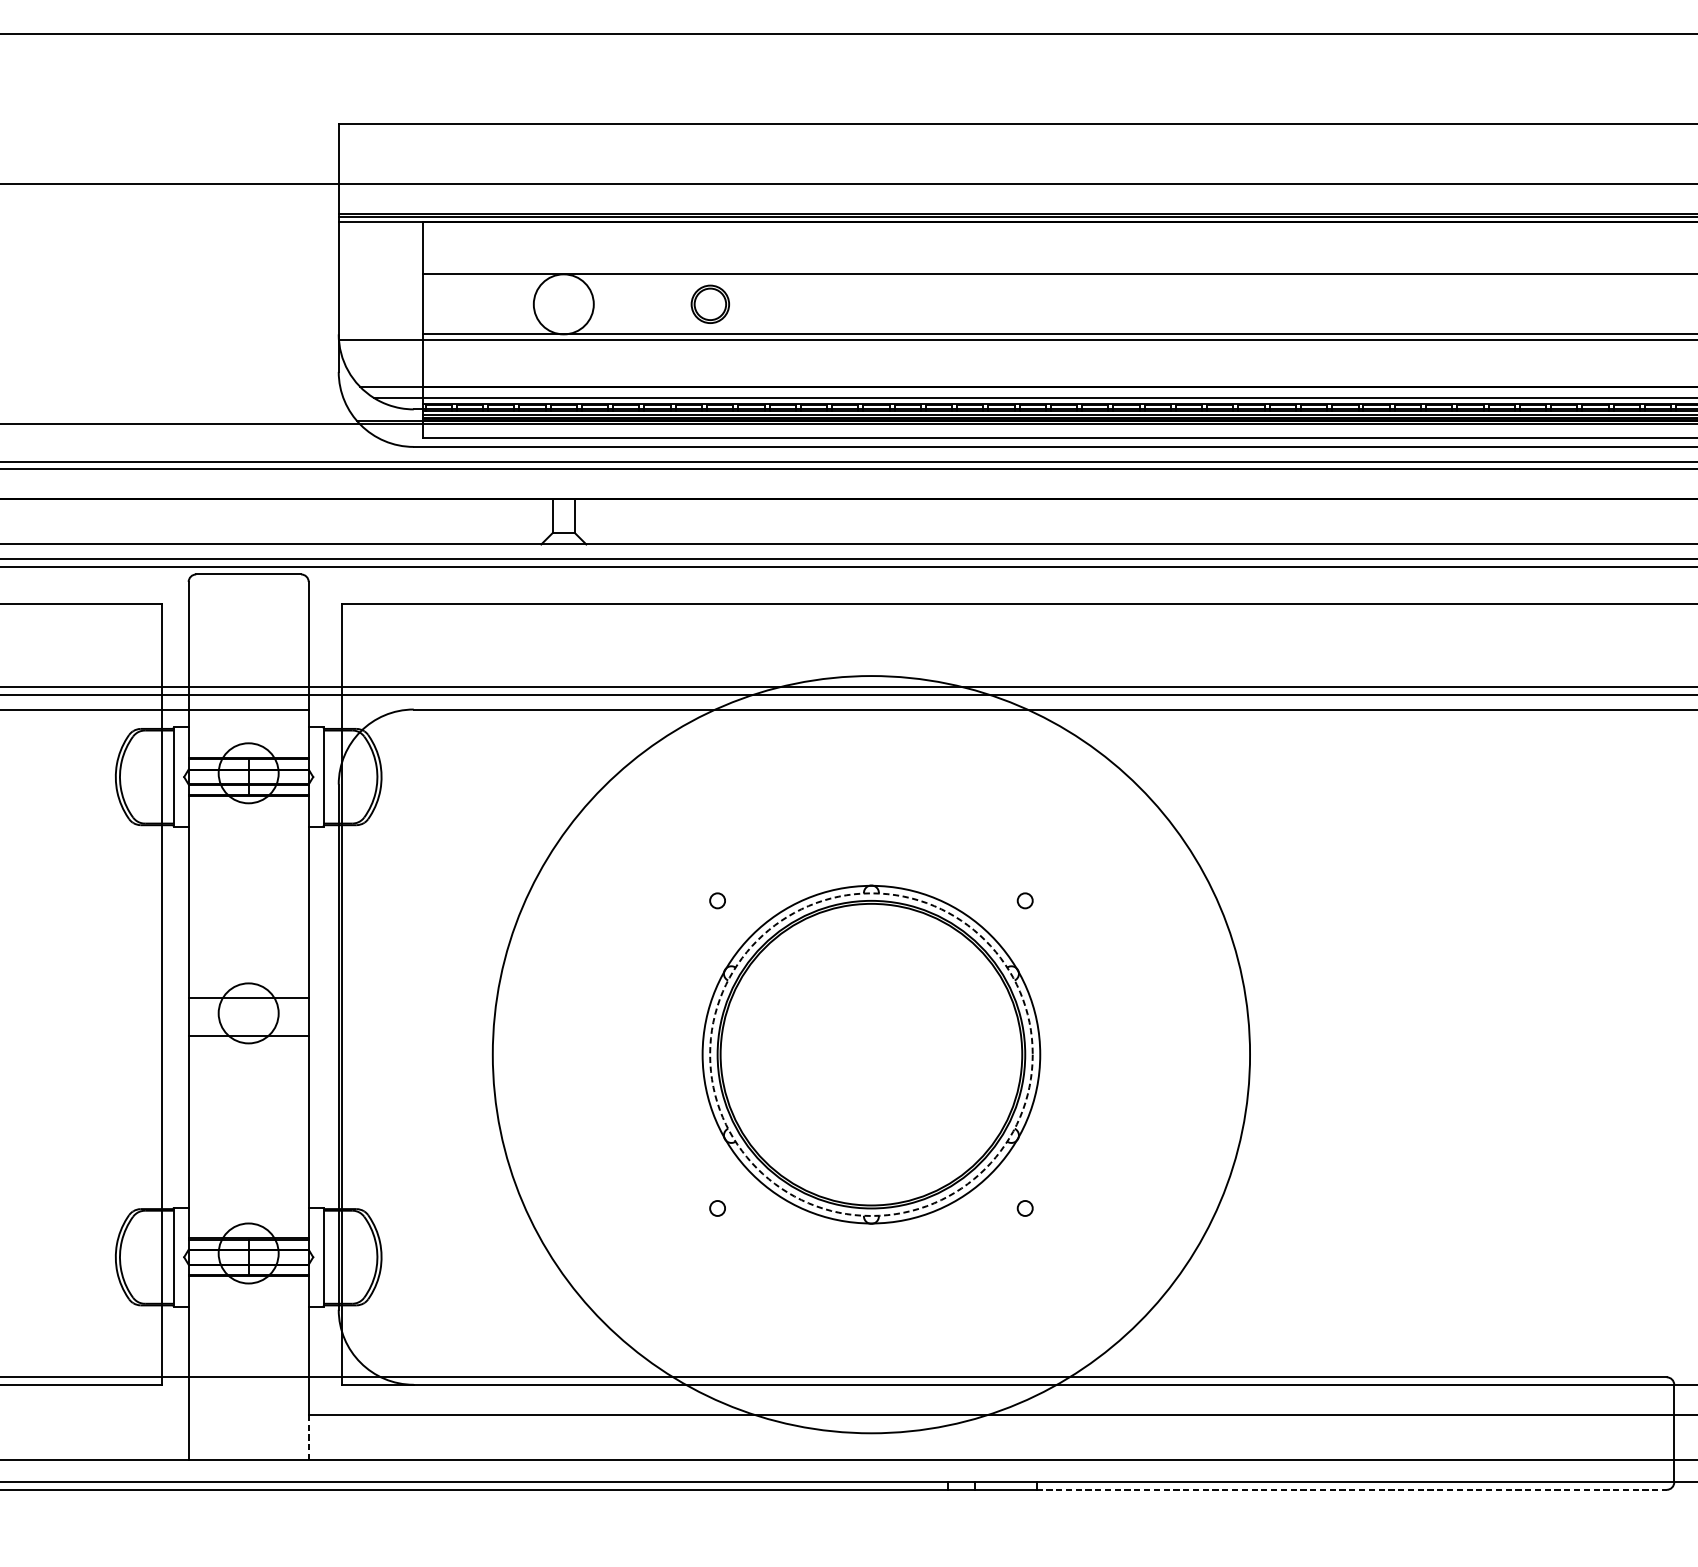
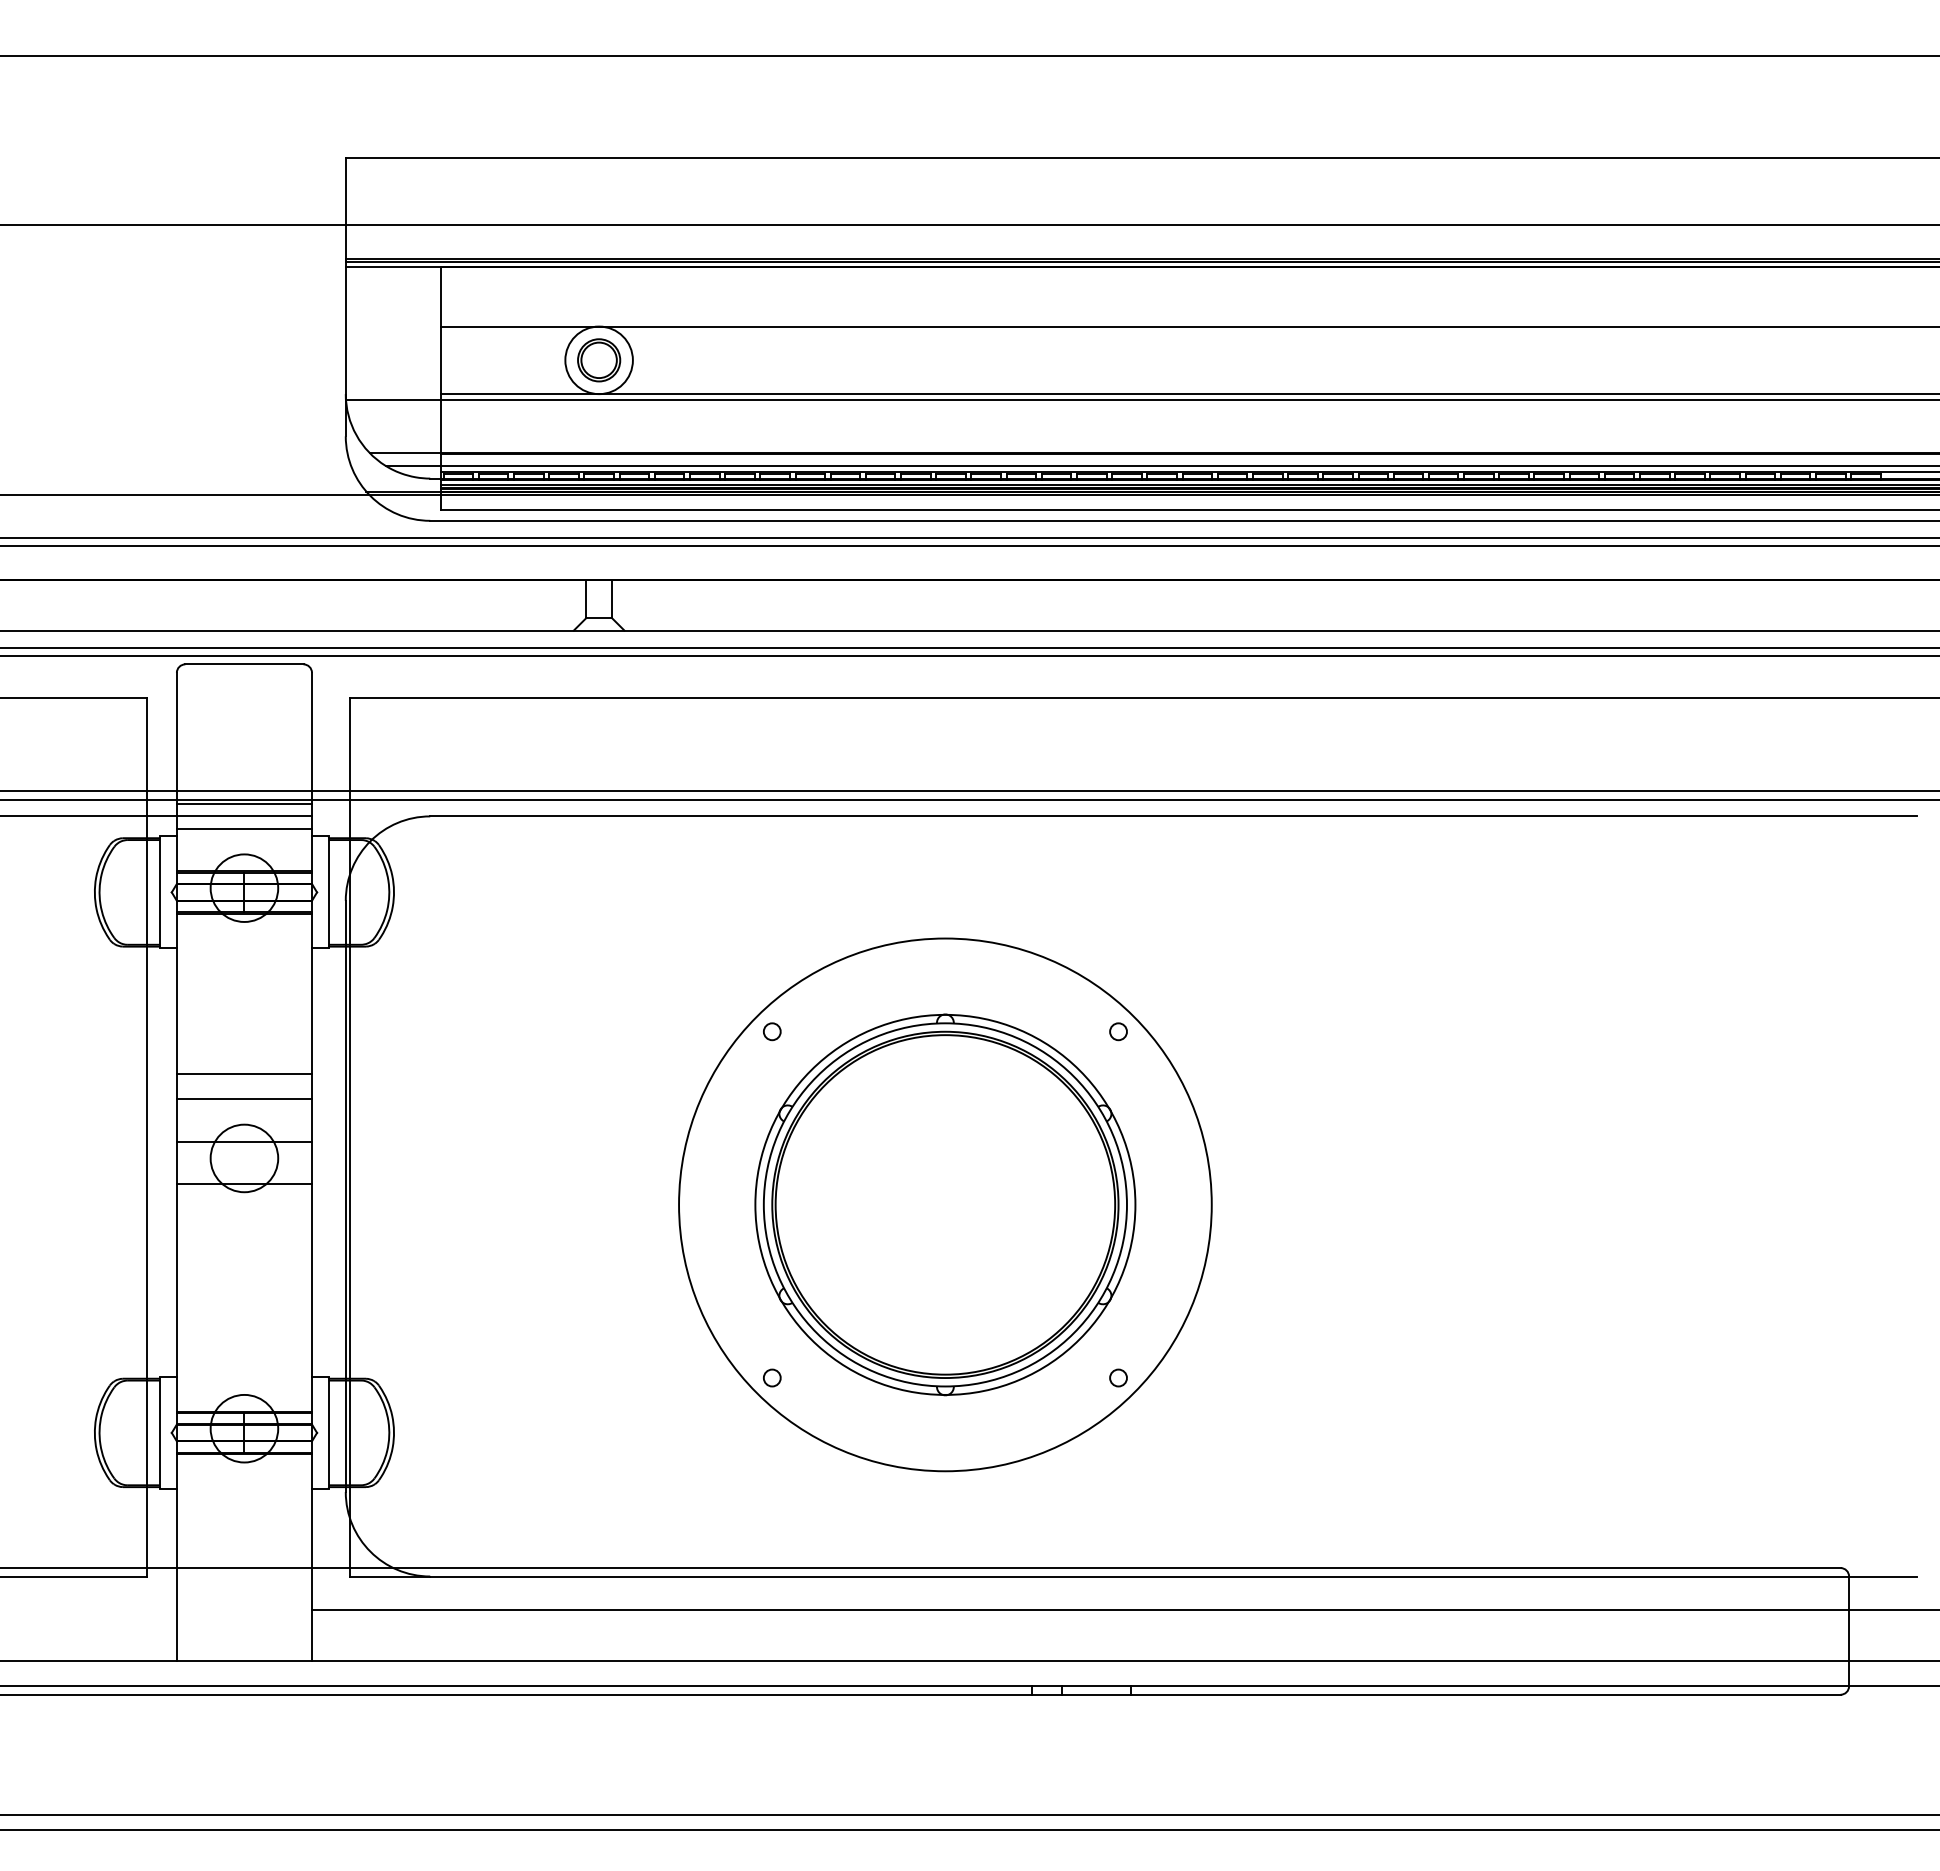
part: (710, 304) -> (599, 360), moved
line: (248, 698) -> (244, 803), added
line: (248, 721) -> (244, 829), added
line: (248, 938) -> (244, 1074), added
line: (248, 961) -> (244, 1099), added
circle: (870, 1054) -> (944, 1204), dashed -> solid
circle: (871, 1054) -> (945, 1204), size x0.62
line: (309, 1438) -> (312, 1636), dashed -> solid
line: (1351, 1489) -> (1485, 1694), dashed -> solid

